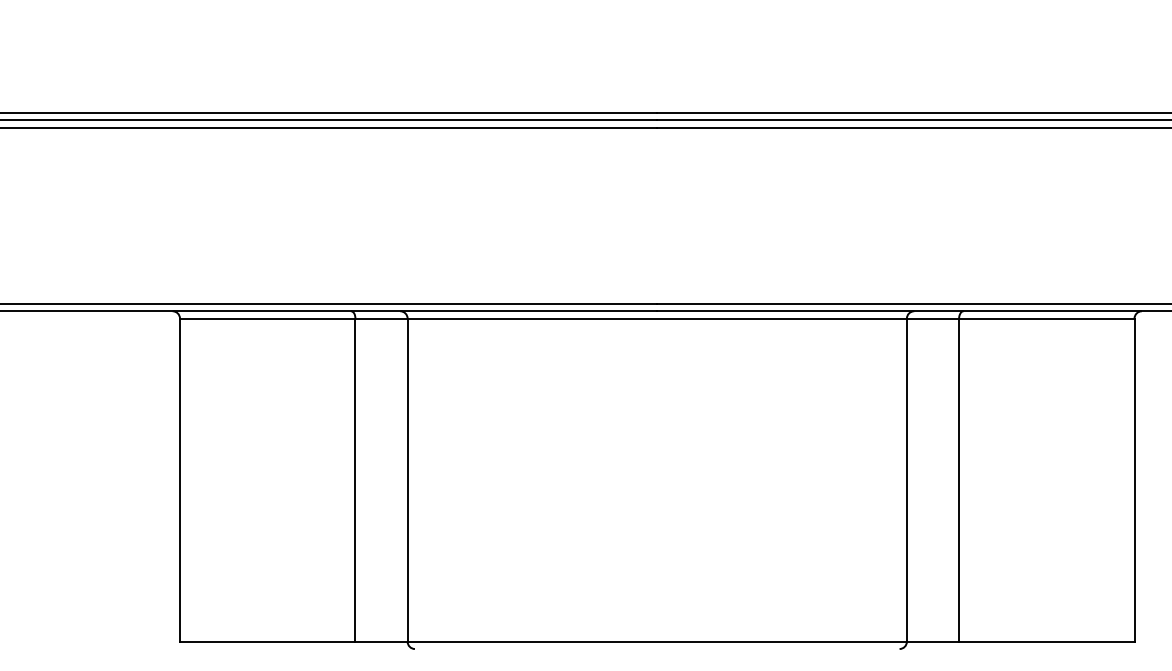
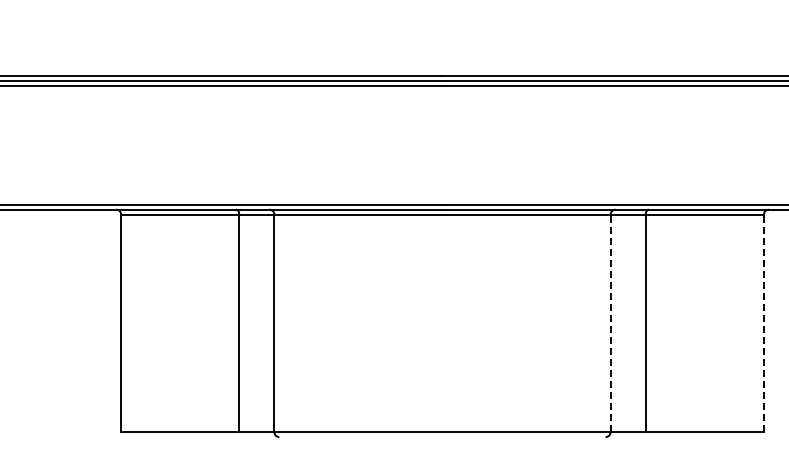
line: (906, 480) -> (610, 323), solid -> dashed
line: (1133, 480) -> (763, 323), solid -> dashed

